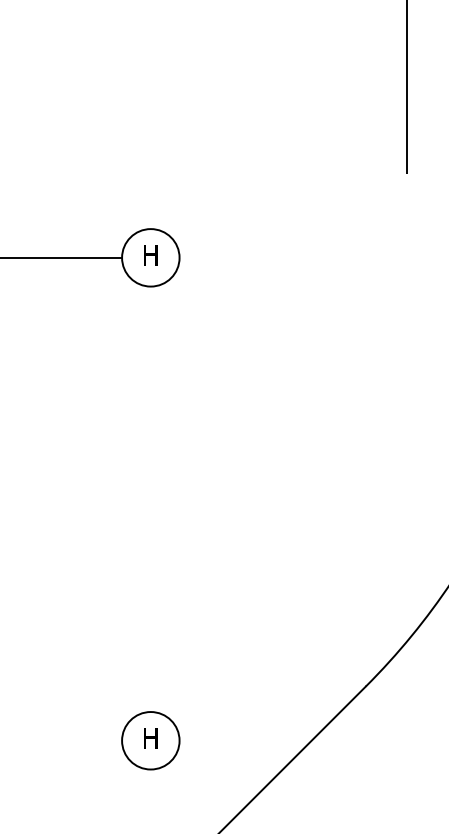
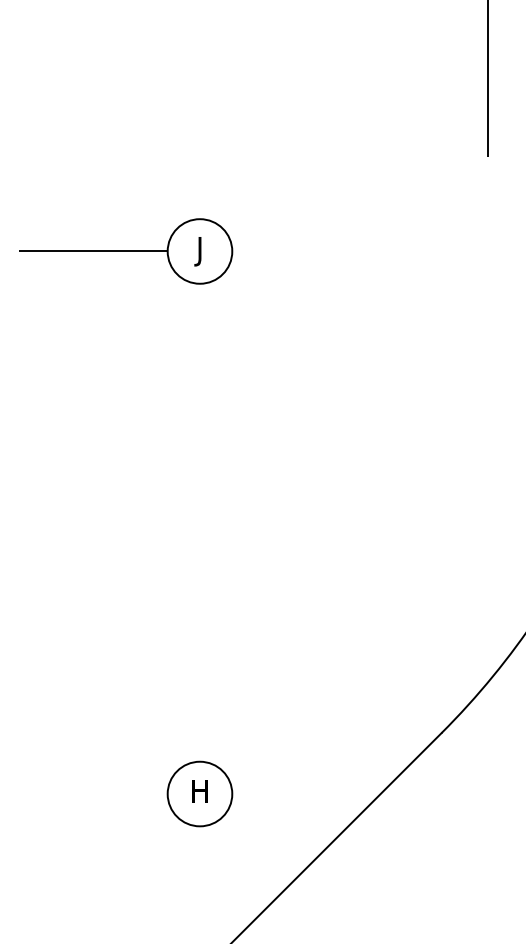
text: (150, 257) -> (199, 251), H -> J

